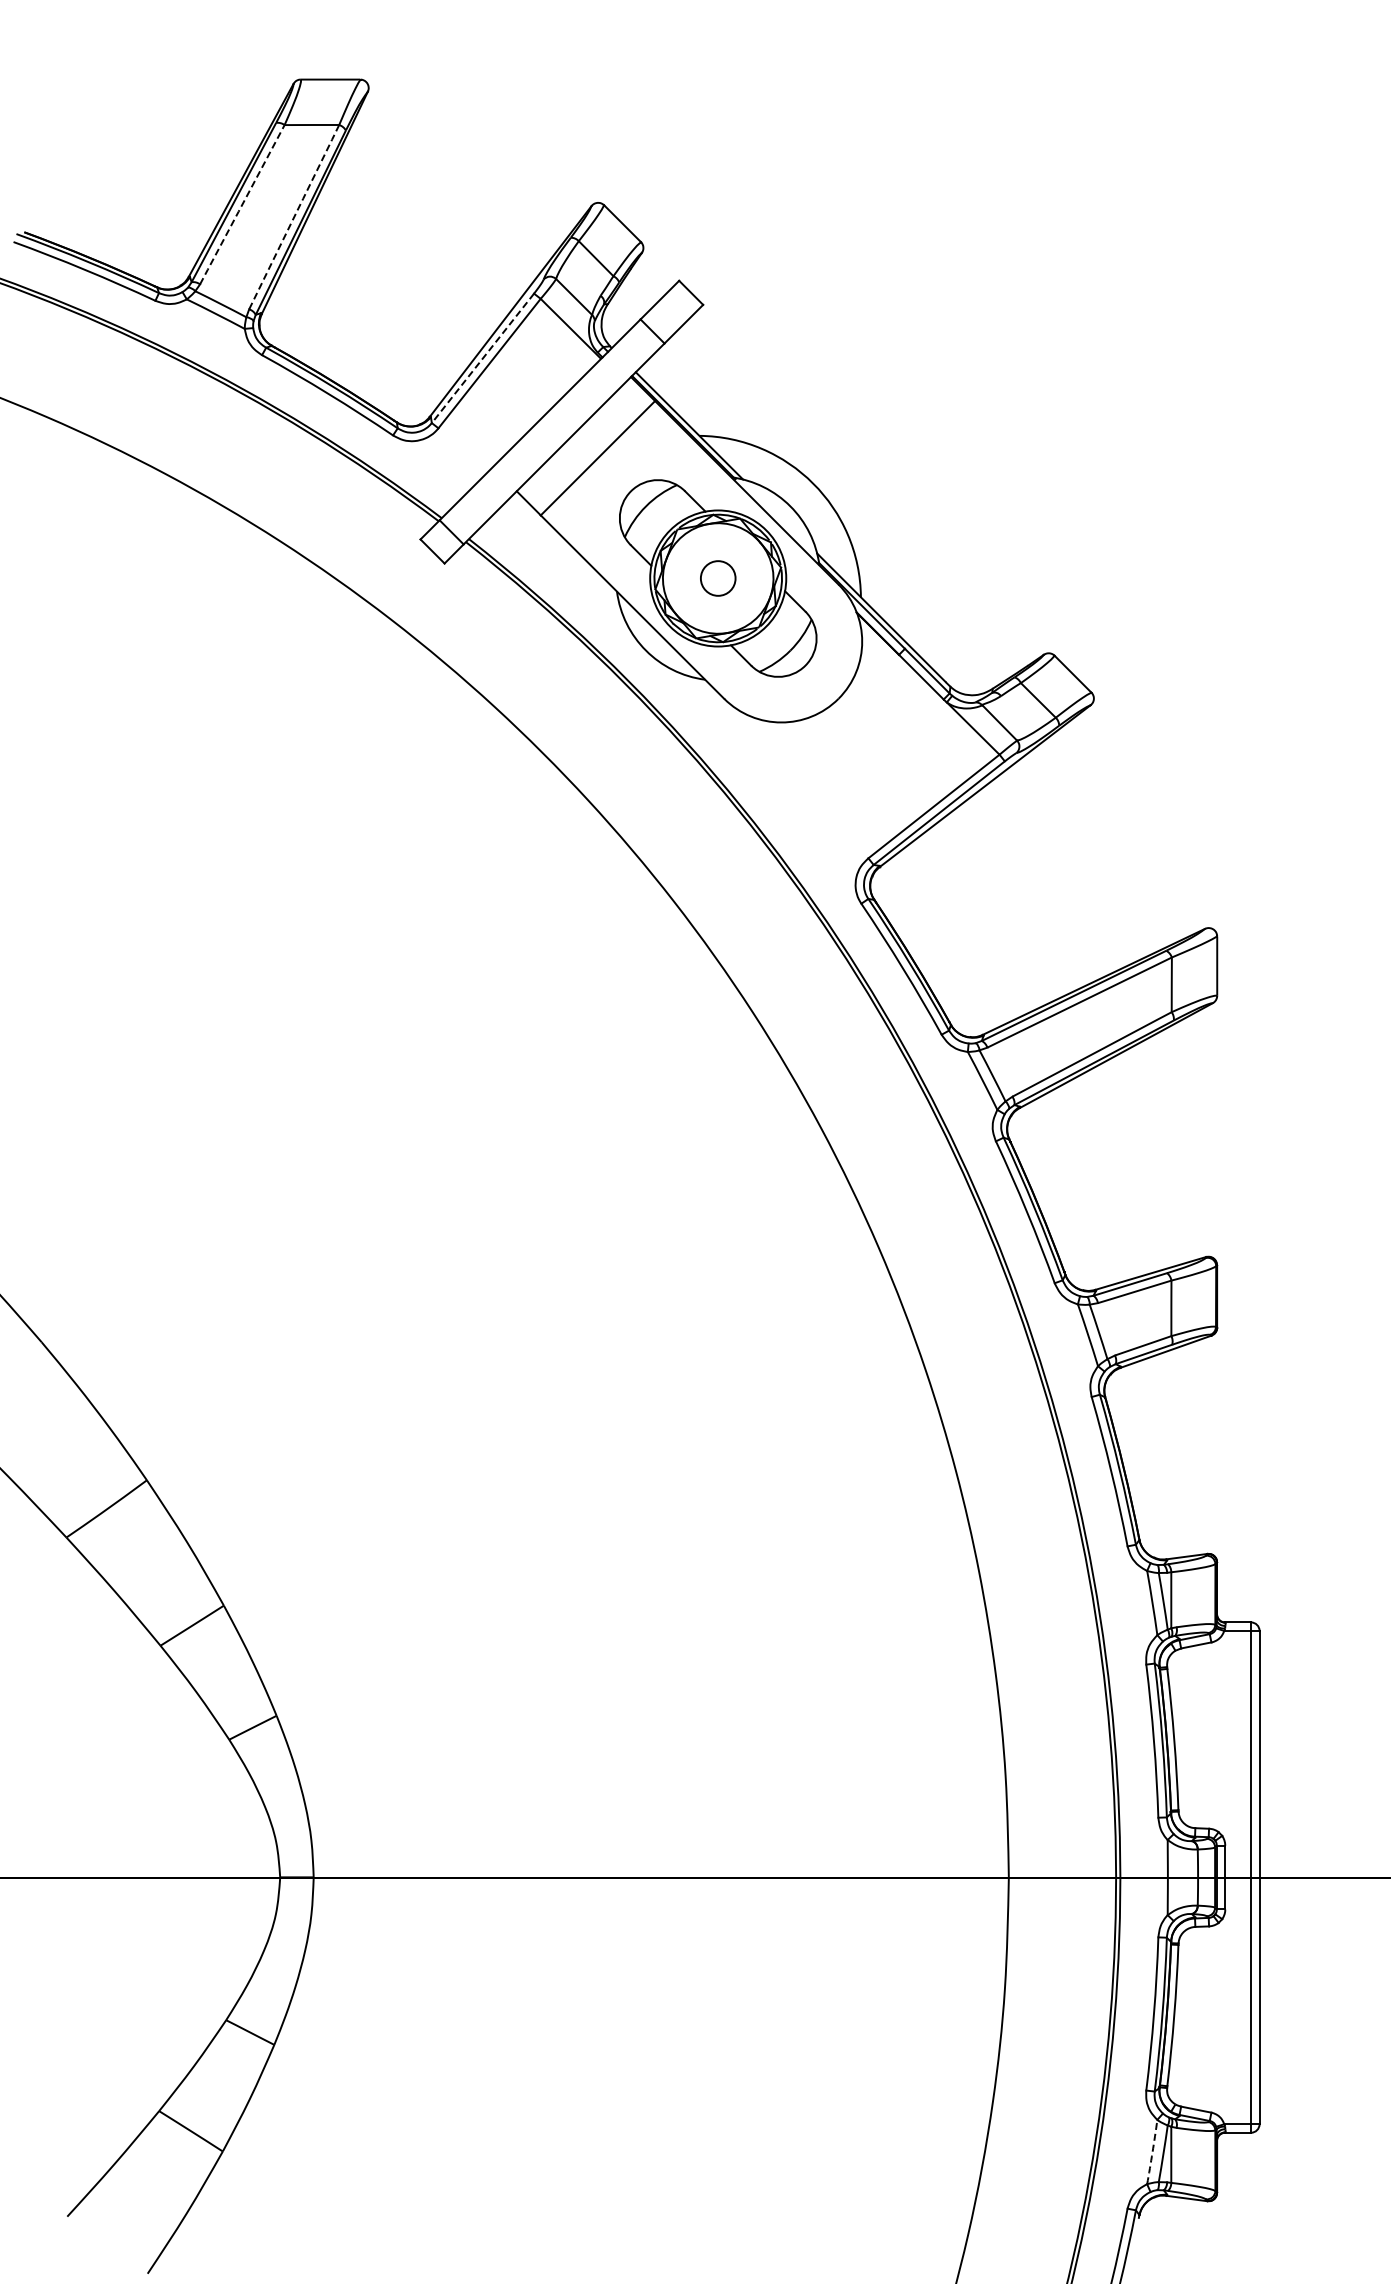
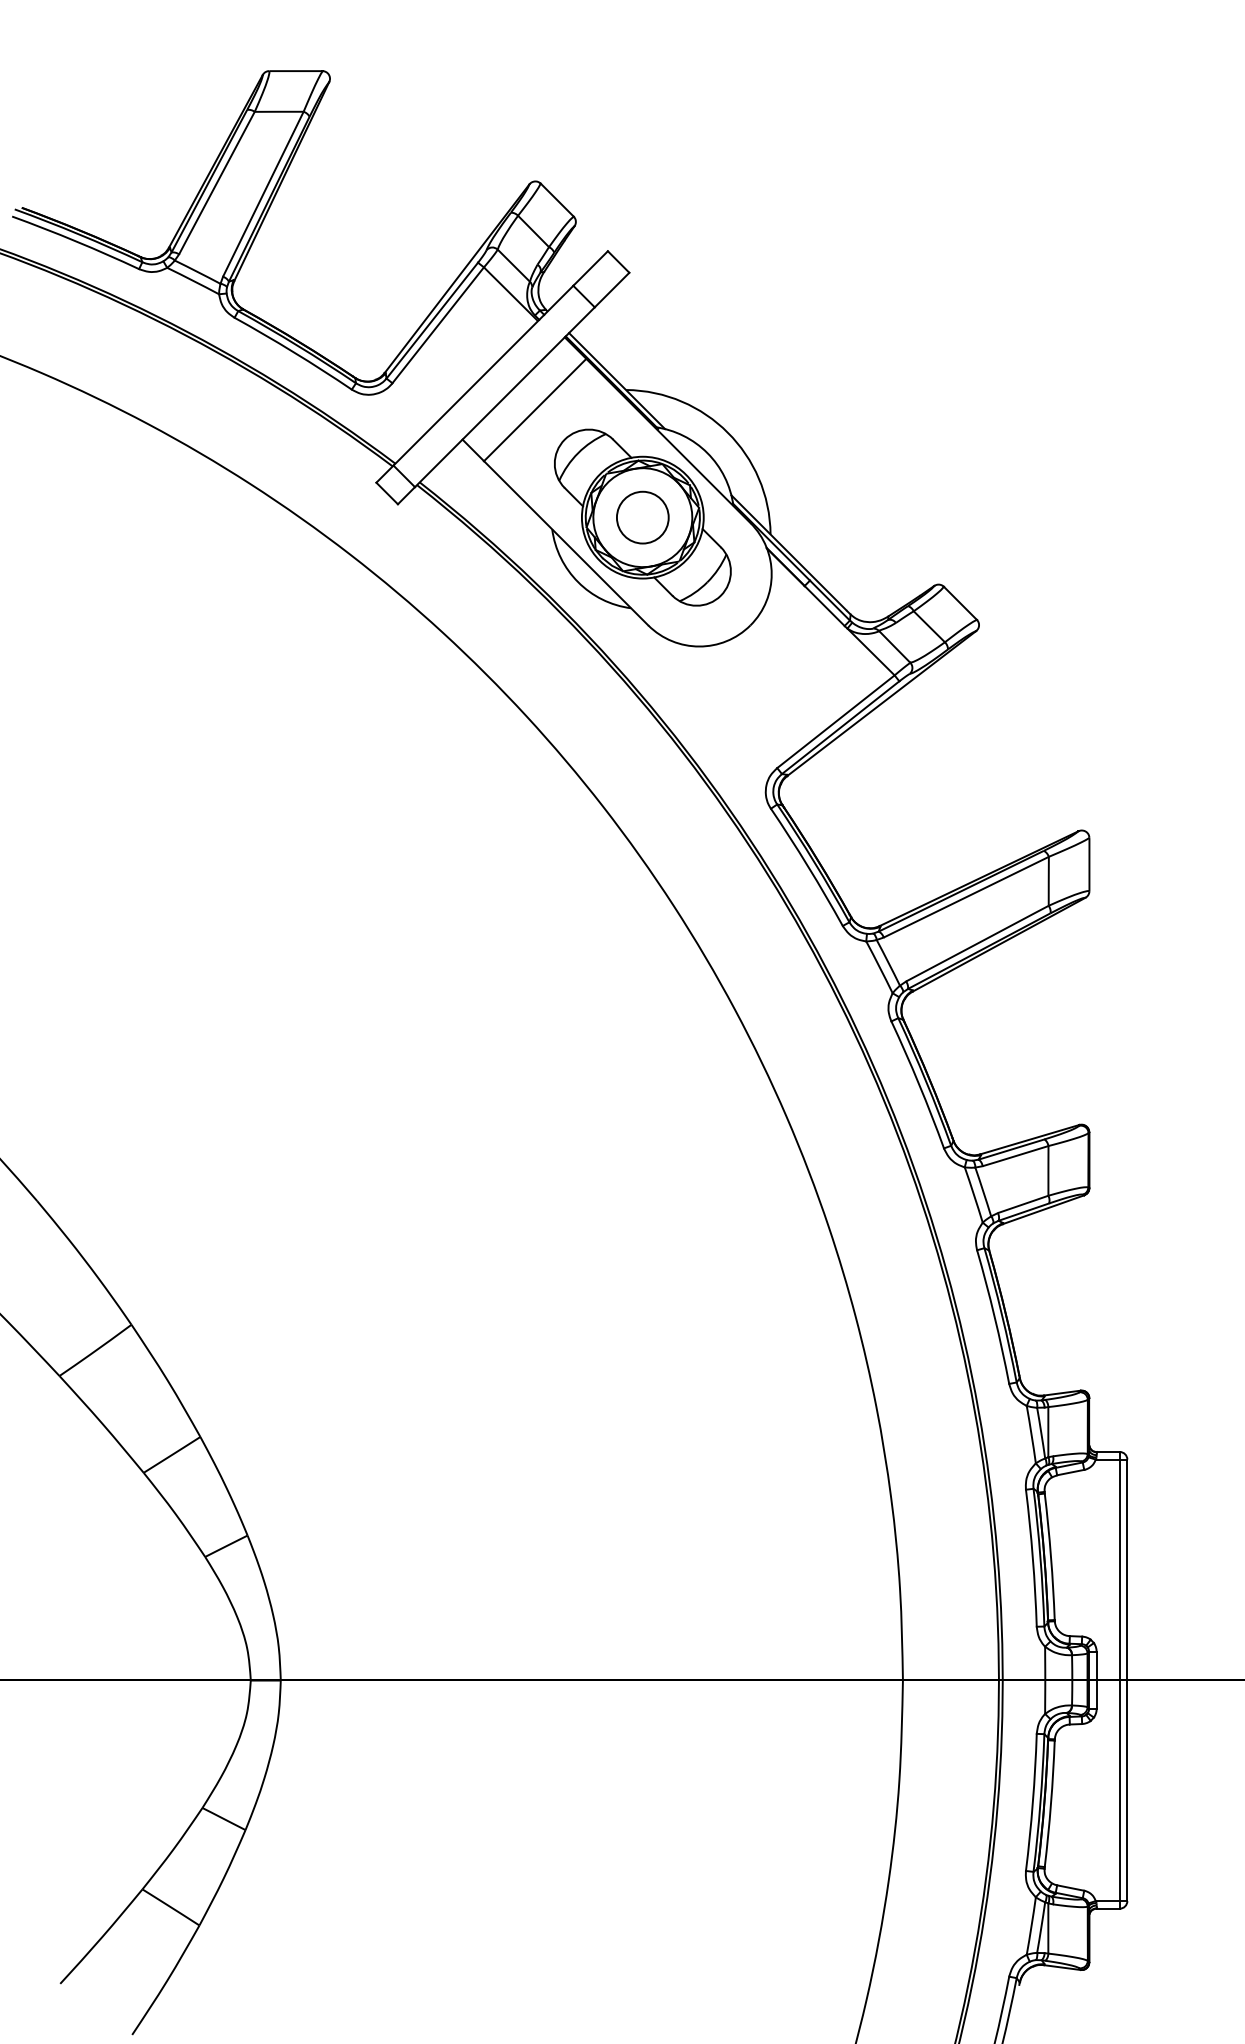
line: (241, 205) -> (216, 183), dashed -> solid
line: (294, 216) -> (263, 193), dashed -> solid
line: (482, 358) -> (431, 320), dashed -> solid
circle: (718, 578) -> (643, 517), size x1.67
arc: (1152, 2152) -> (1031, 1926), dashed -> solid

